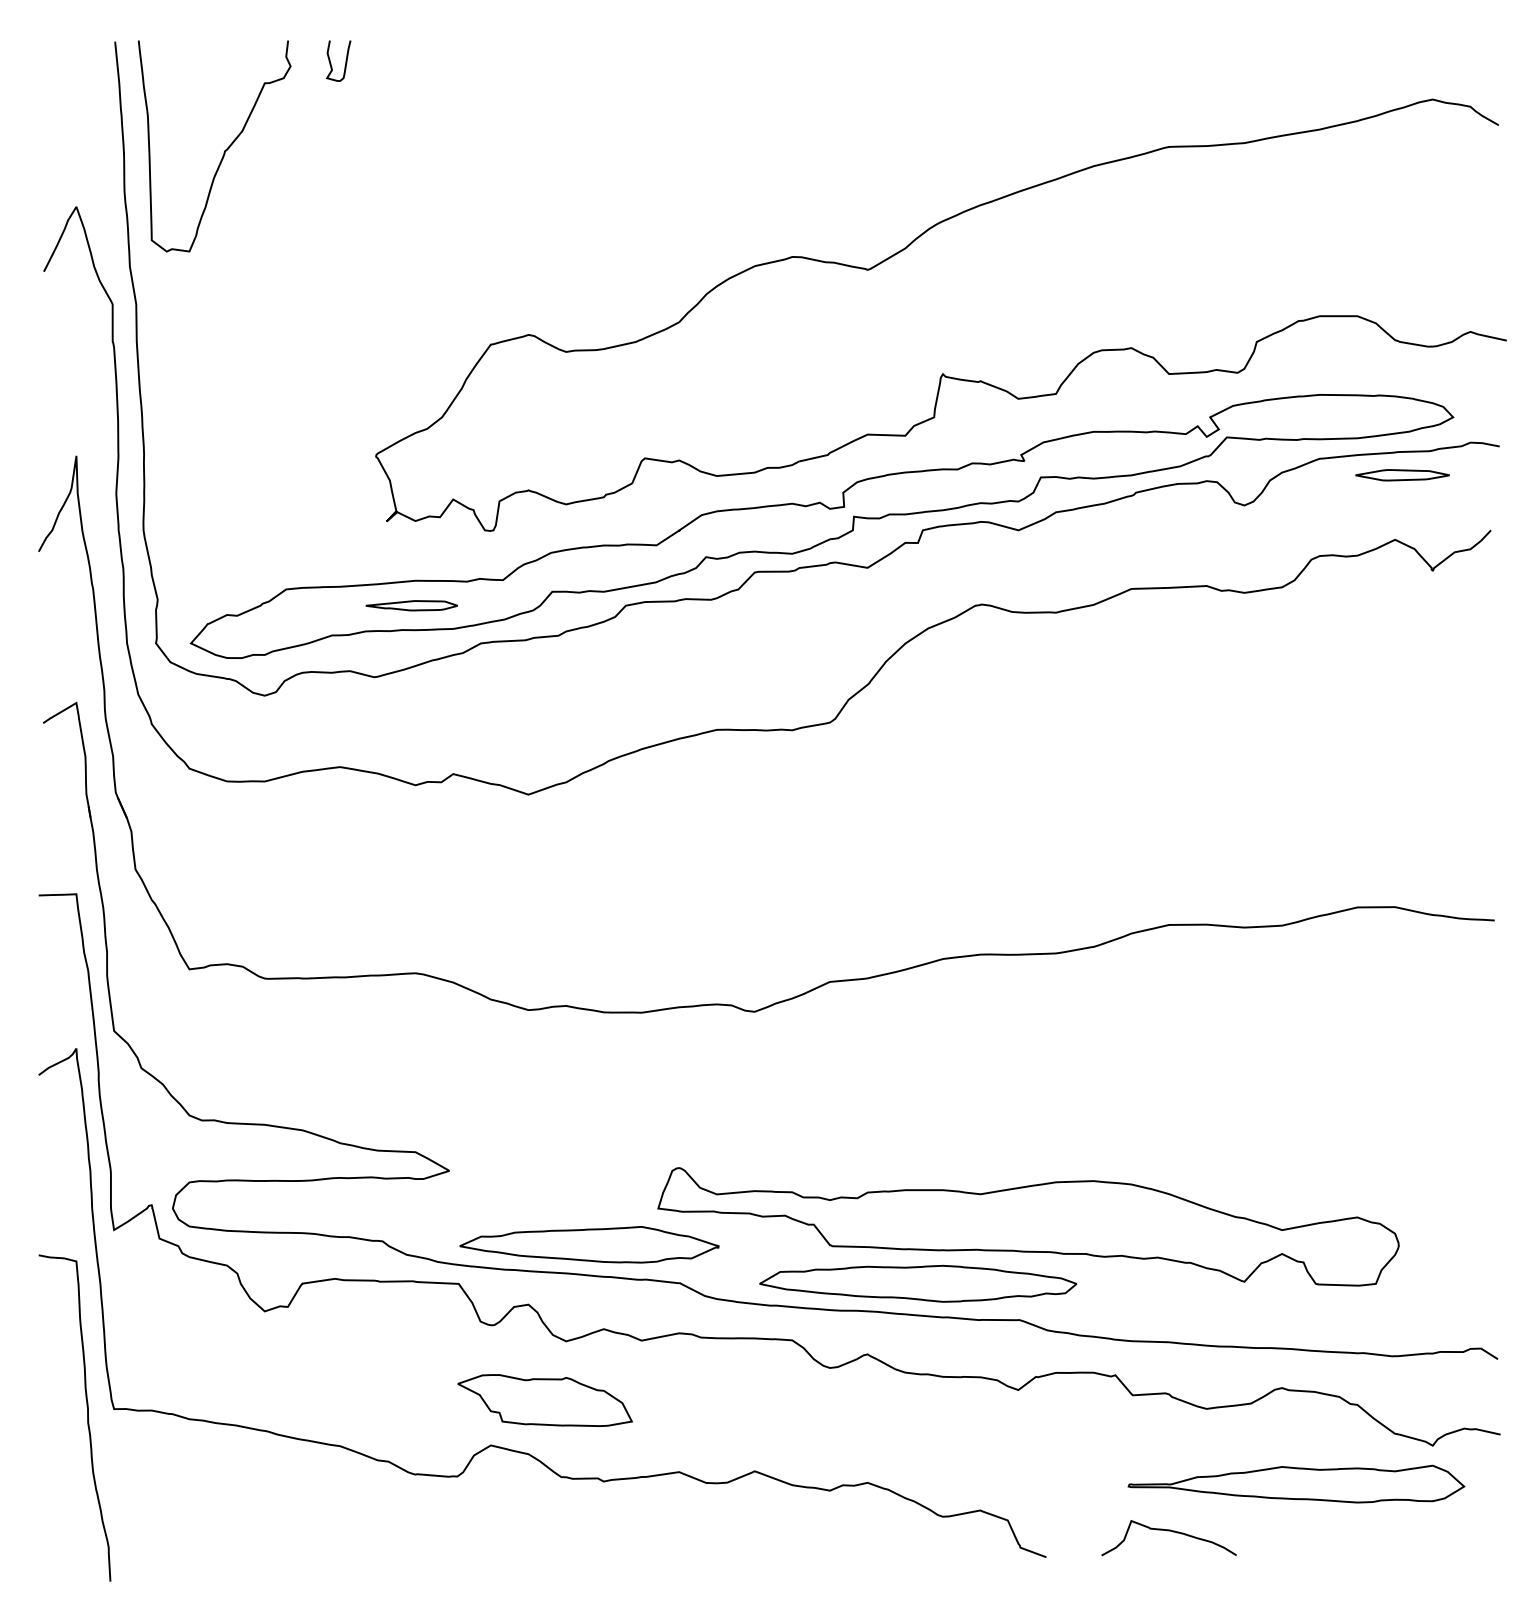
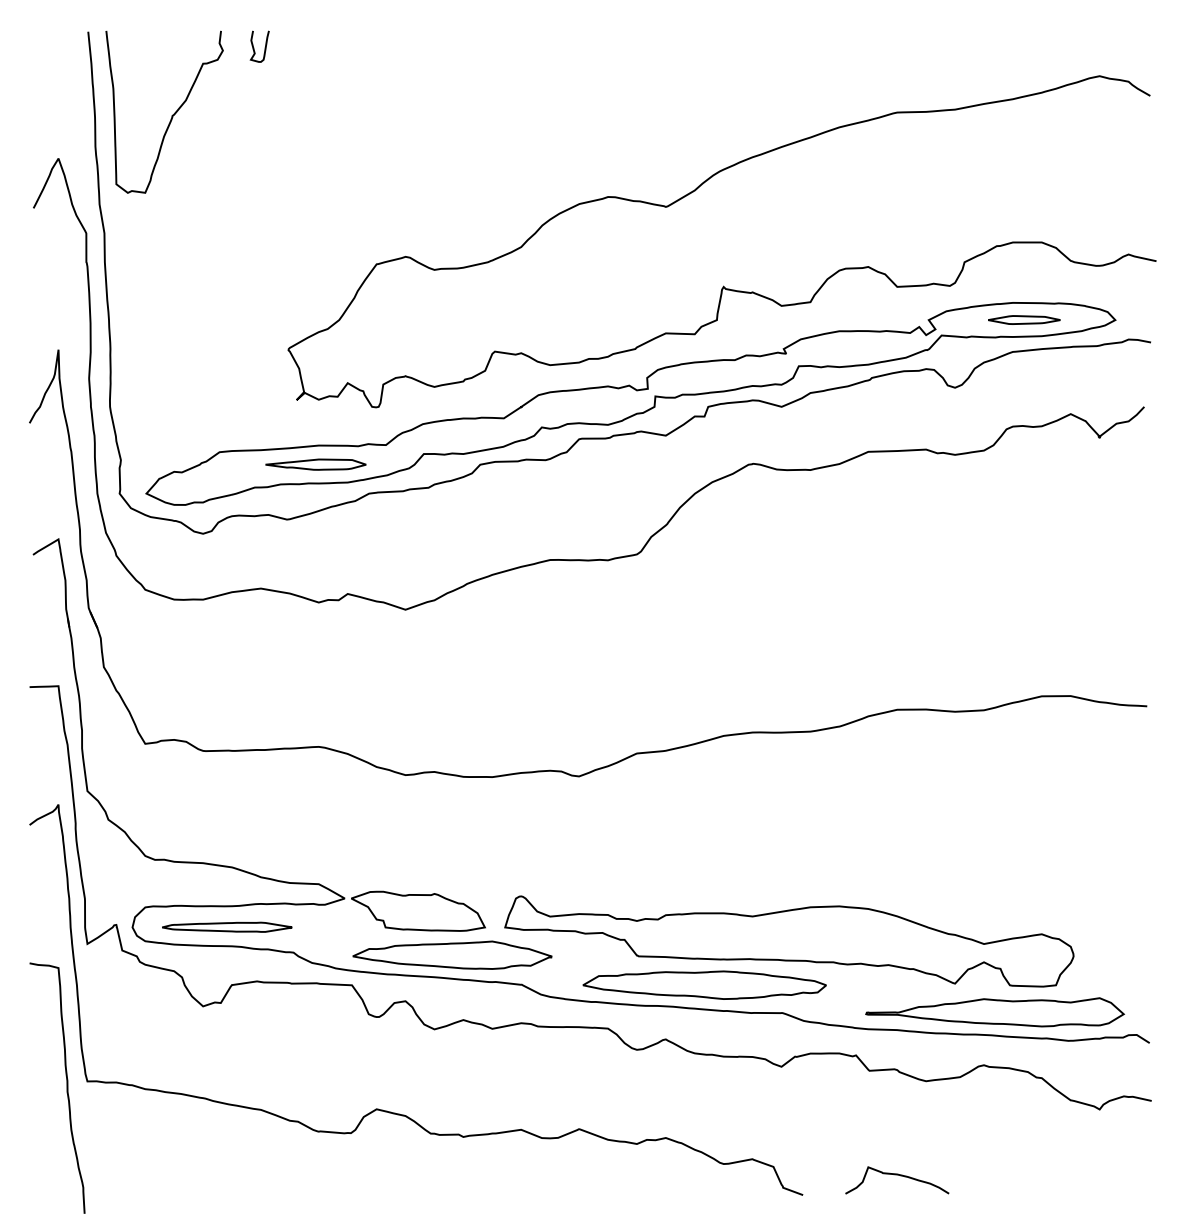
part: (1402, 475) -> (1024, 320), moved
part: (411, 605) -> (315, 464), size x1.43
part: (296, 1208) -> (227, 927), added
part: (544, 1400) -> (417, 911), moved
part: (1296, 1483) -> (995, 1011), moved

